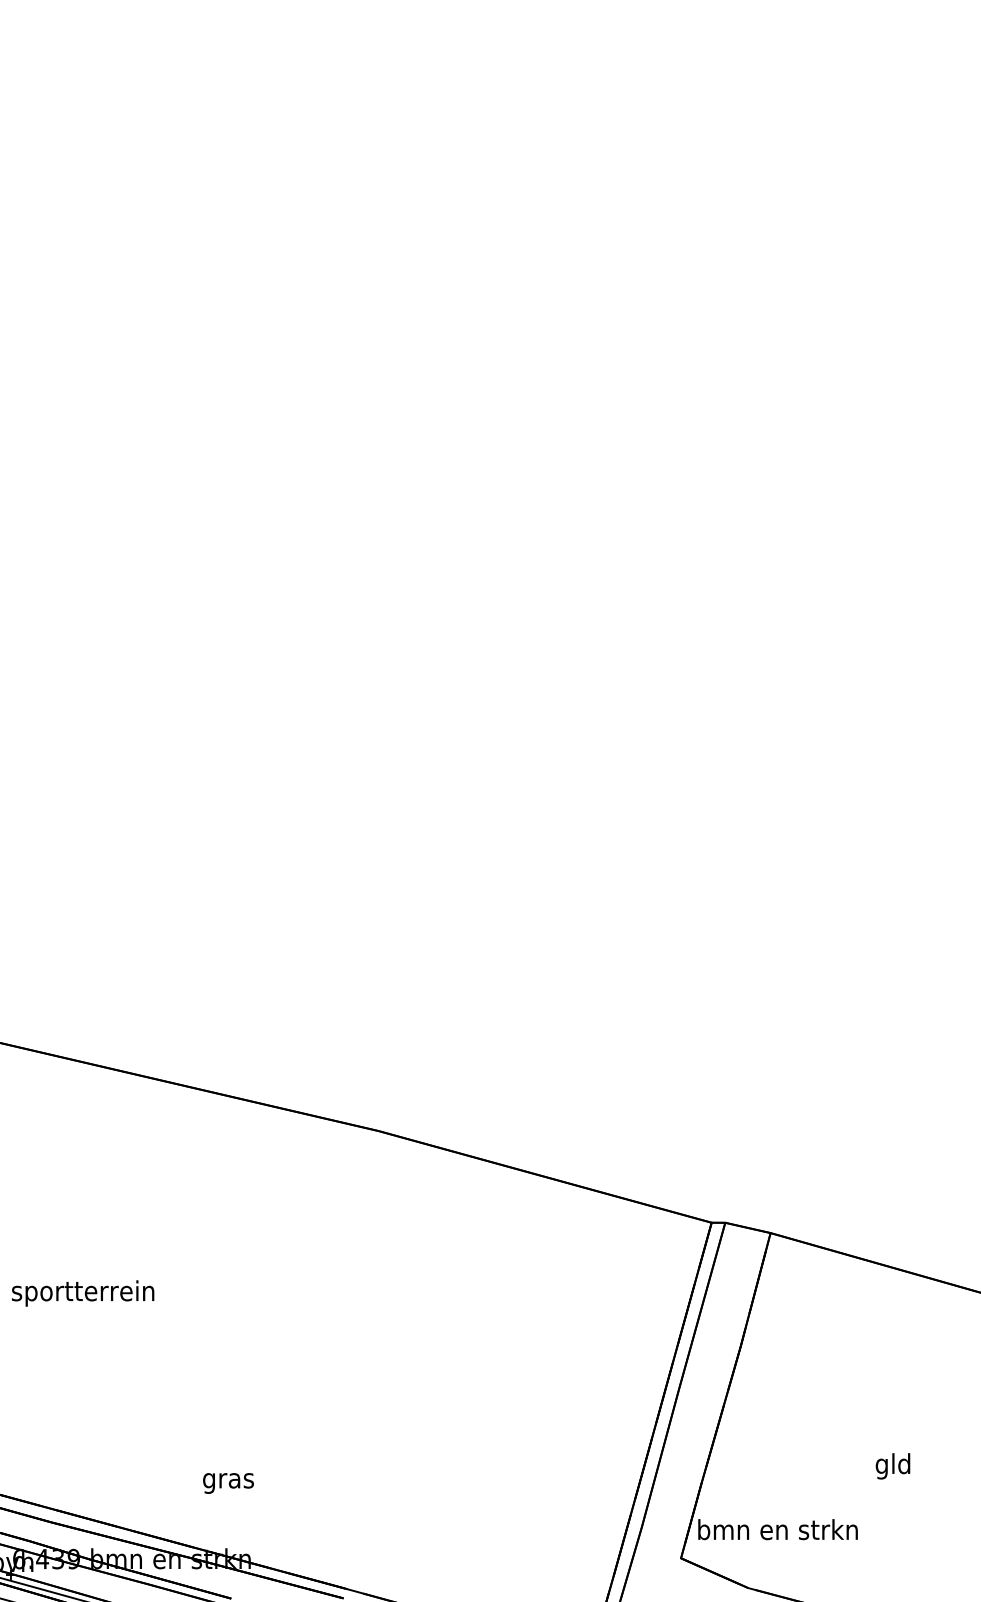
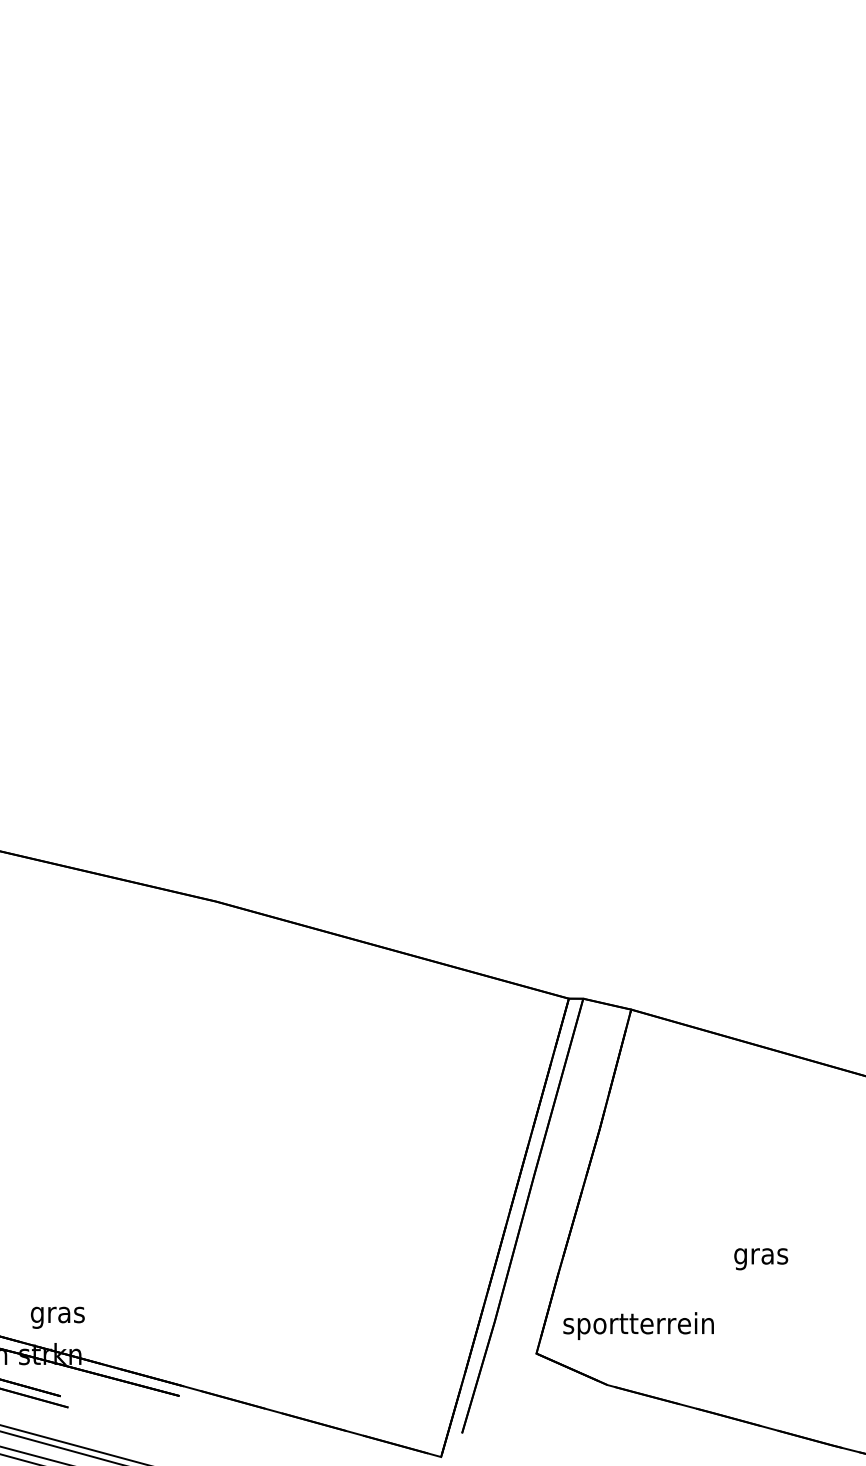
text: (893, 1466) -> (761, 1256), gld -> gras
text: (228, 1483) -> (57, 1317), moved
text: (777, 1532) -> (638, 1326), bmn en strkn -> sportterrein

